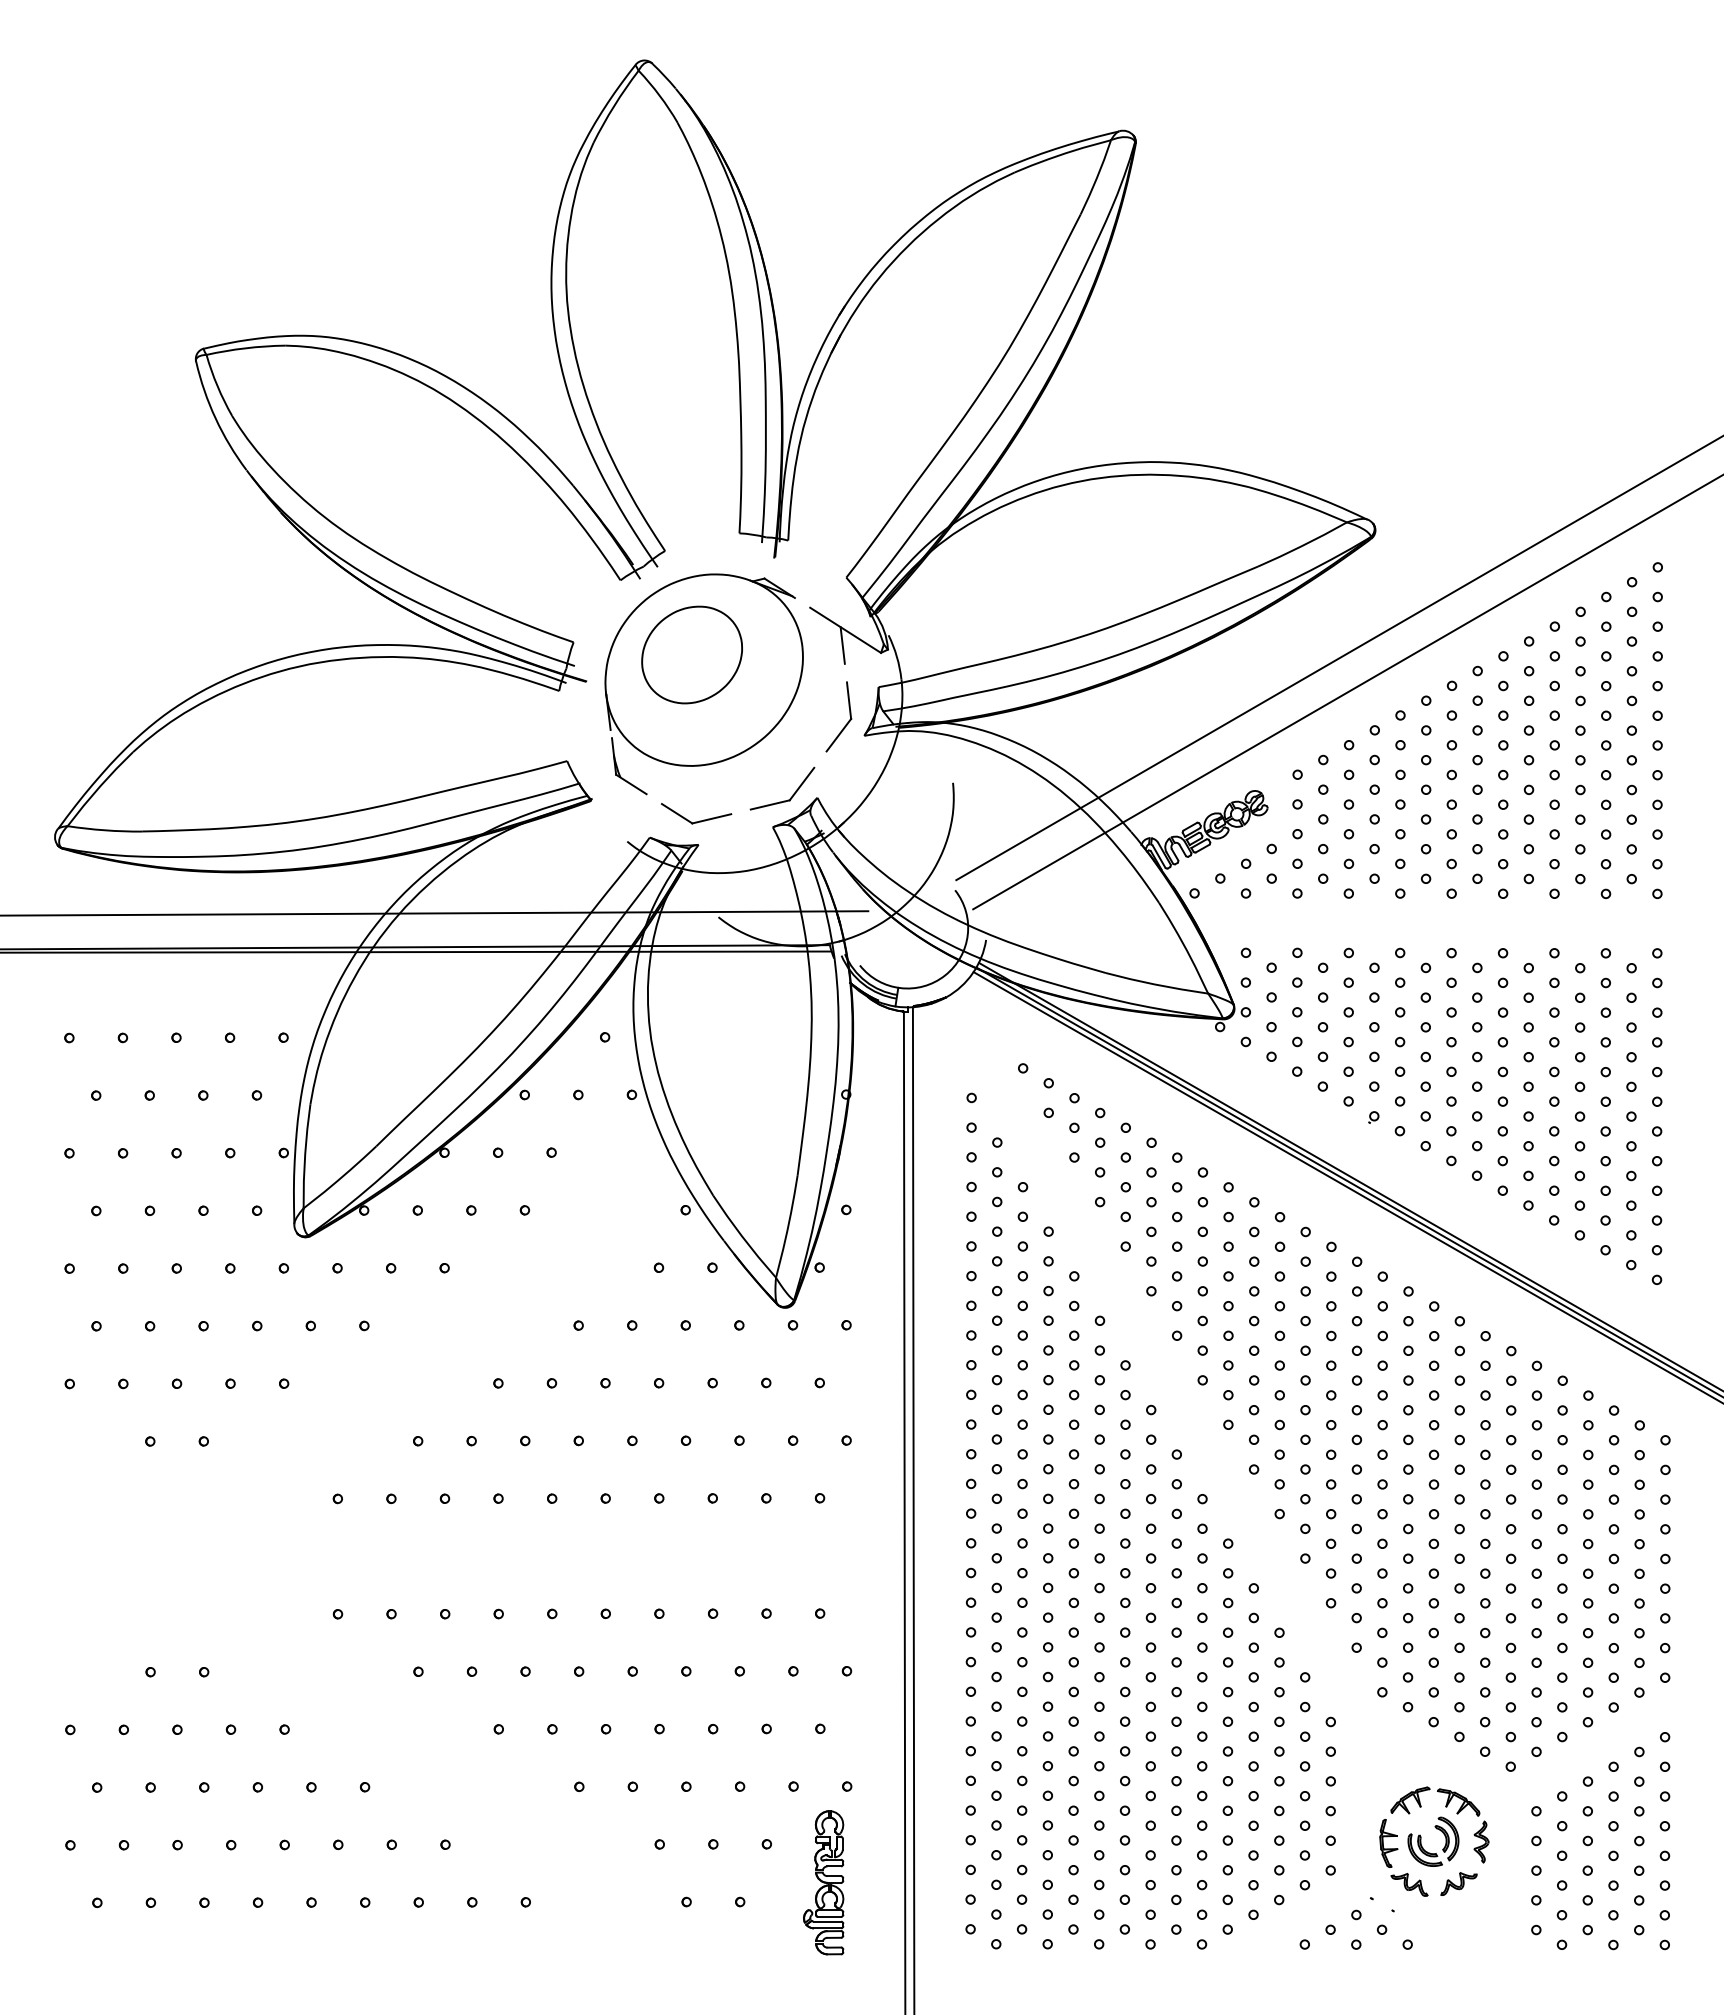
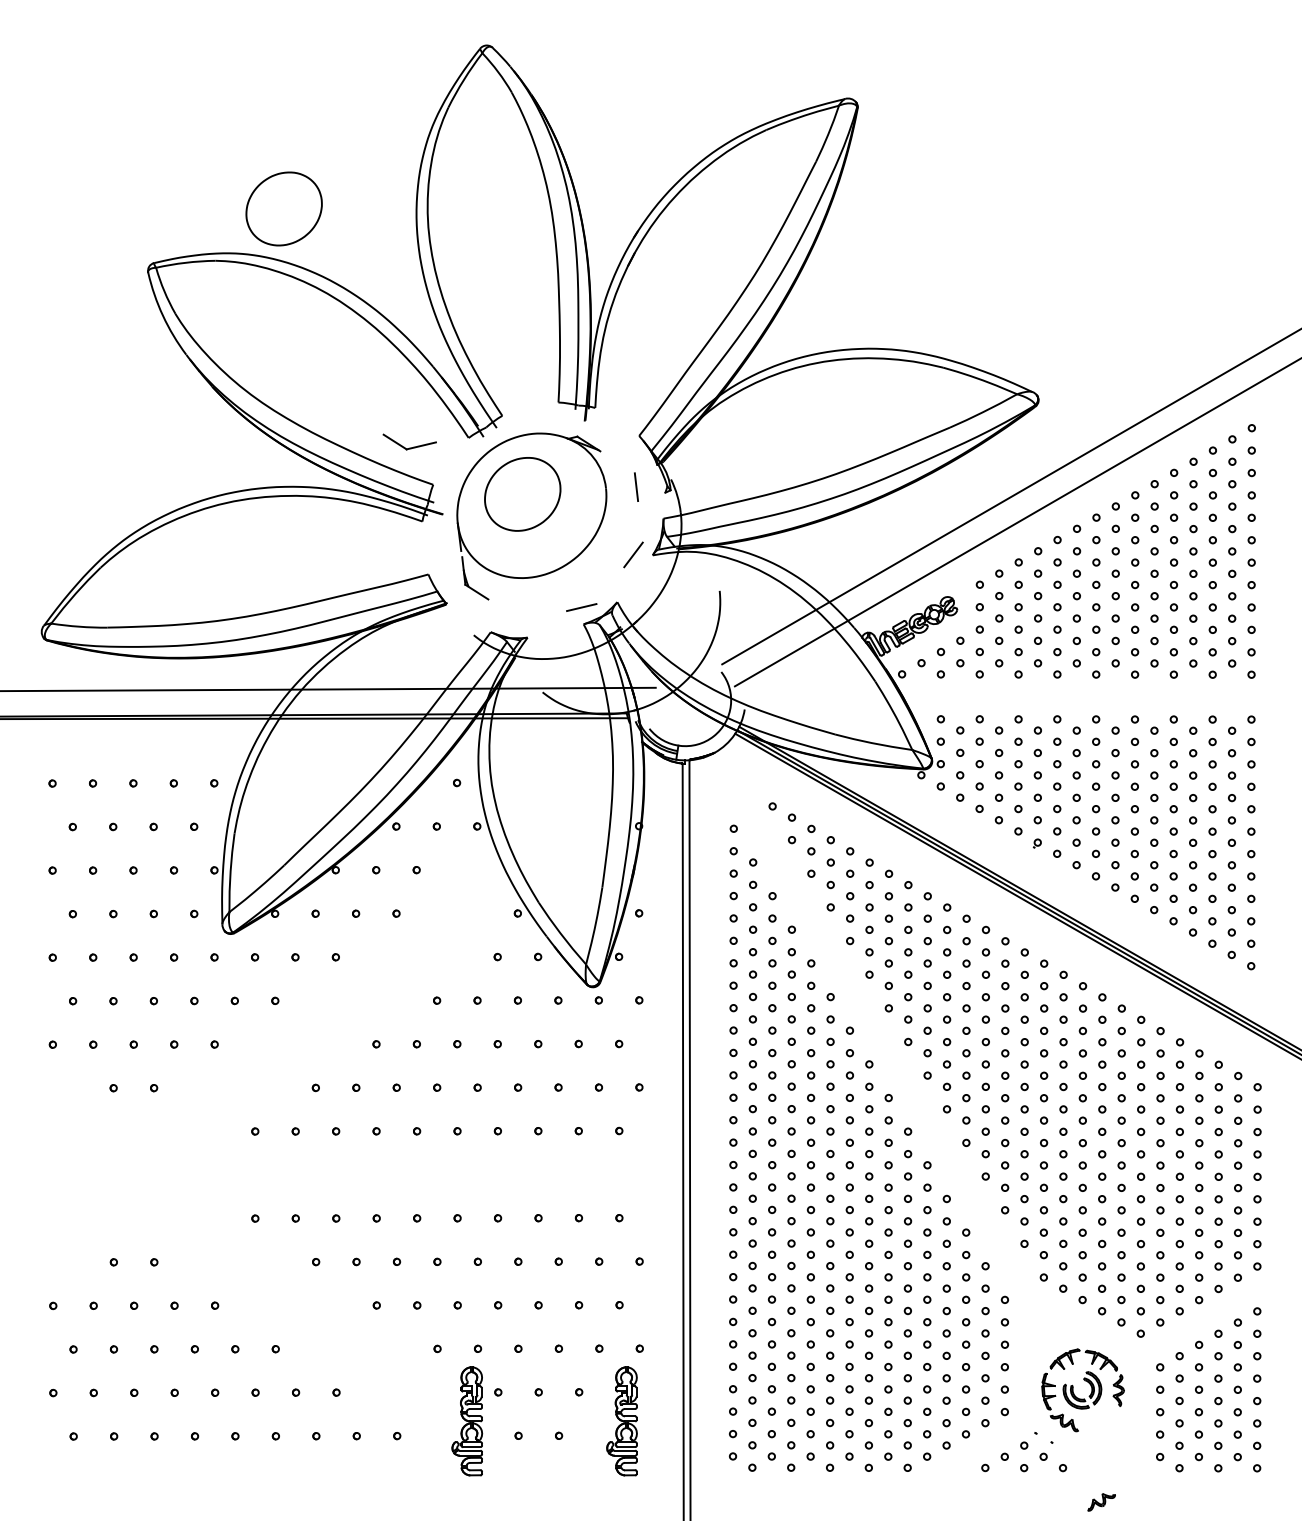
part: (375, 276) -> (283, 208), added
line: (845, 629) -> (638, 475), removed
line: (848, 700) -> (640, 528), removed
line: (801, 783) -> (605, 591), removed
part: (699, 820) -> (412, 447), moved
part: (618, 1882) -> (467, 1421), added
part: (1458, 1883) -> (1101, 1501), moved

